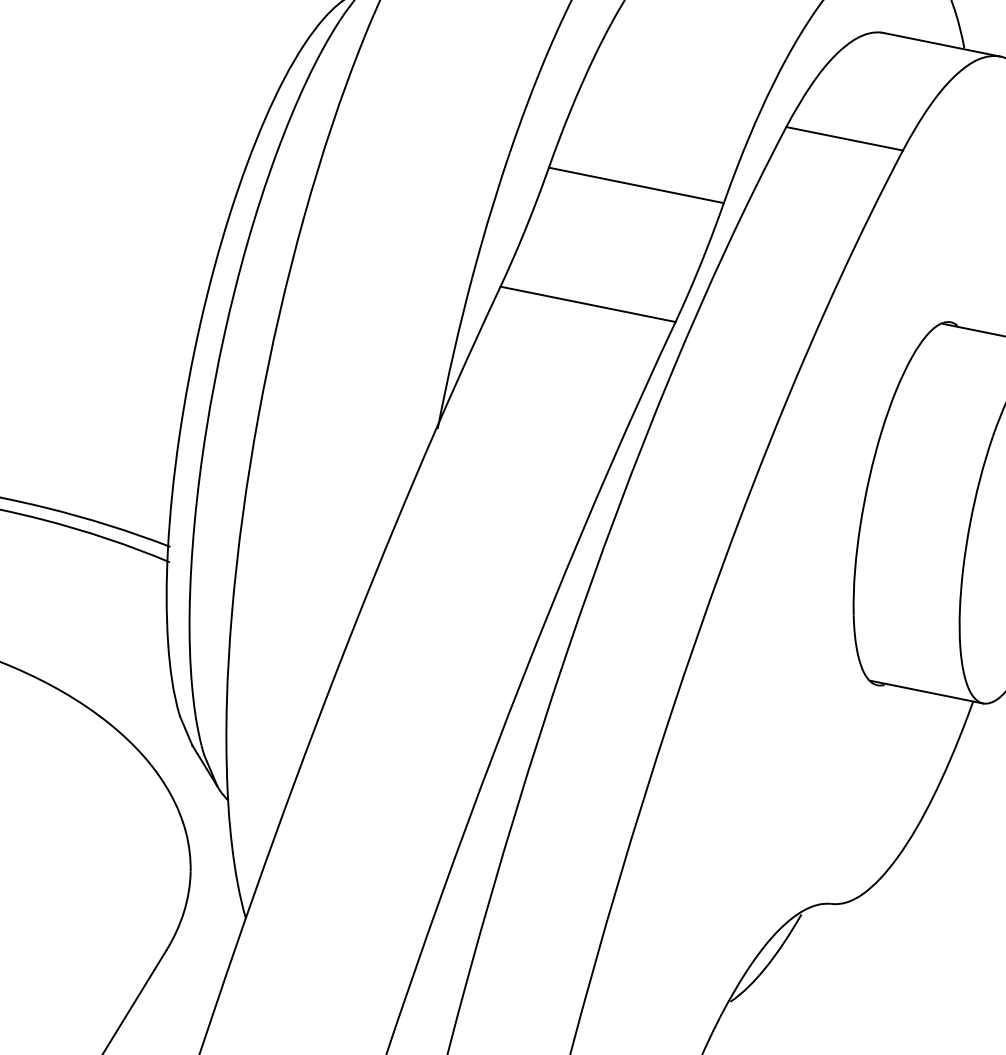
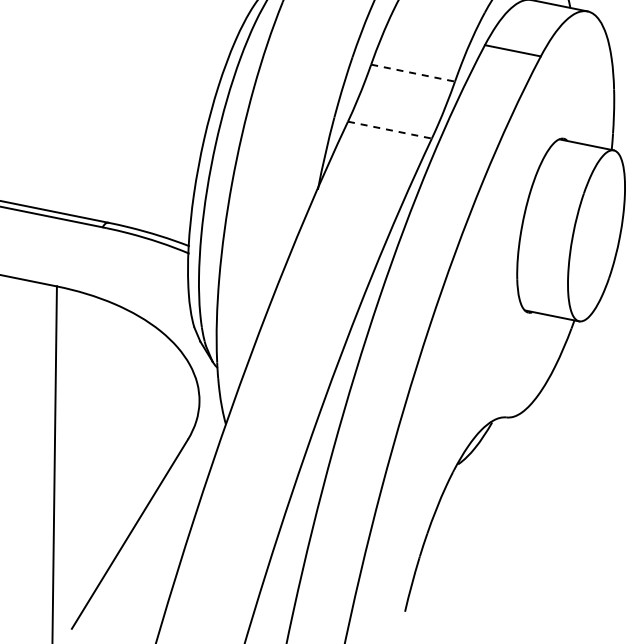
line: (637, 186) -> (413, 73), solid -> dashed
line: (587, 305) -> (389, 130), solid -> dashed

